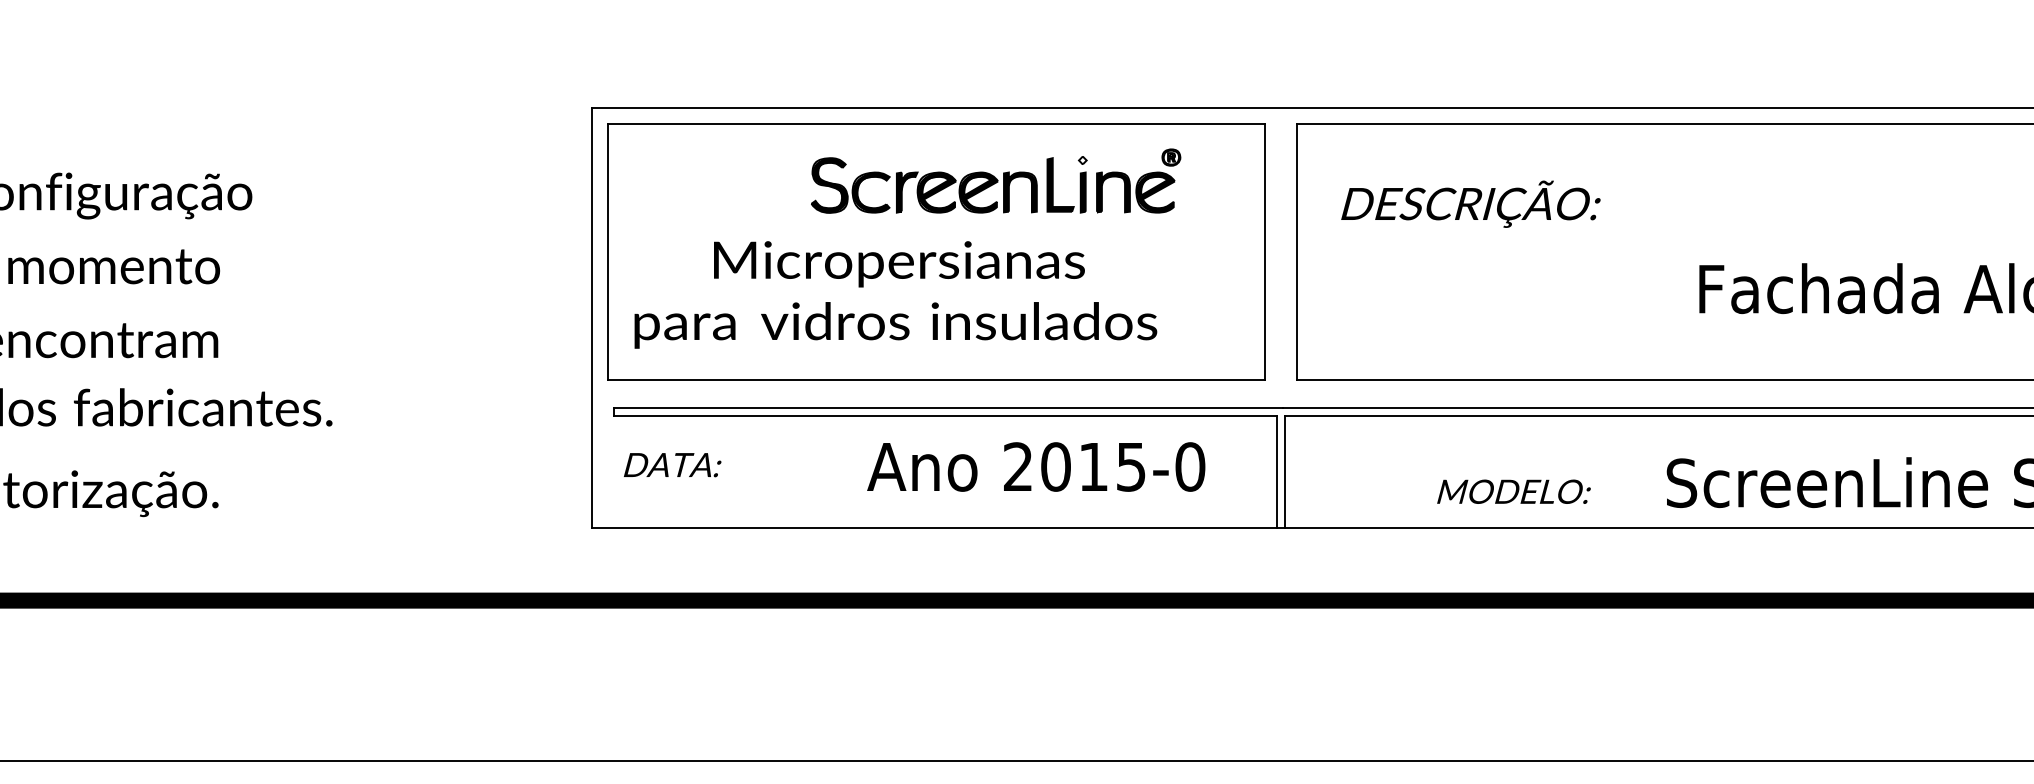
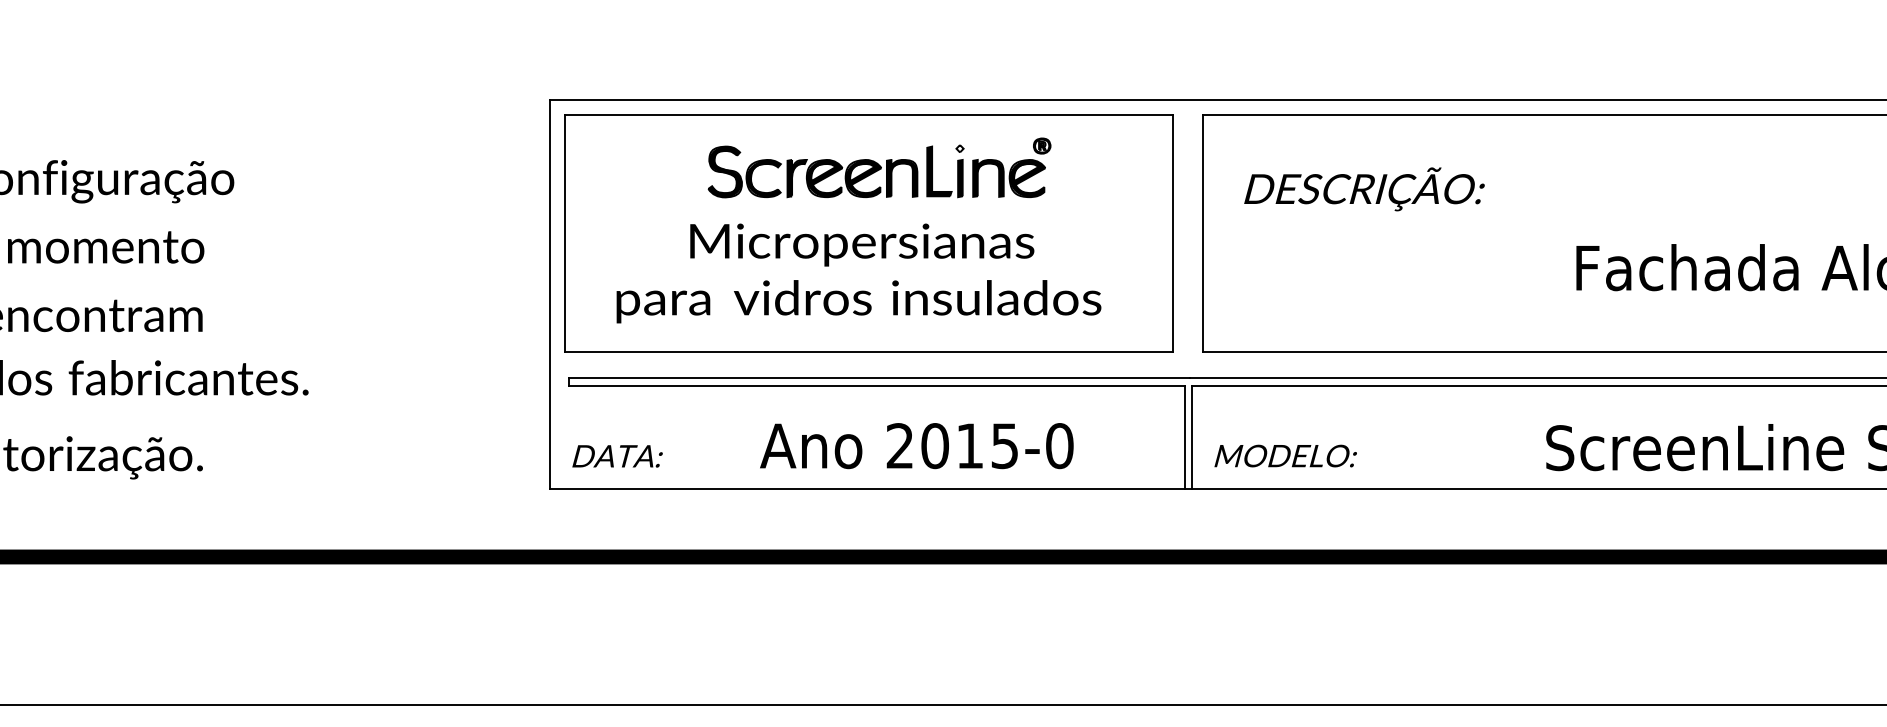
part: (996, 180) -> (879, 167), moved
text: (895, 294) -> (858, 273), moved
text: (672, 465) -> (617, 456), moved
text: (1036, 466) -> (917, 445), moved
text: (1513, 491) -> (1285, 455), moved

